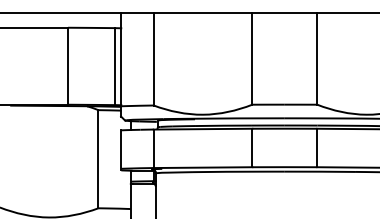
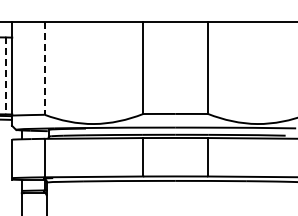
line: (153, 59) -> (44, 68), solid -> dashed
line: (115, 67) -> (6, 76), solid -> dashed

